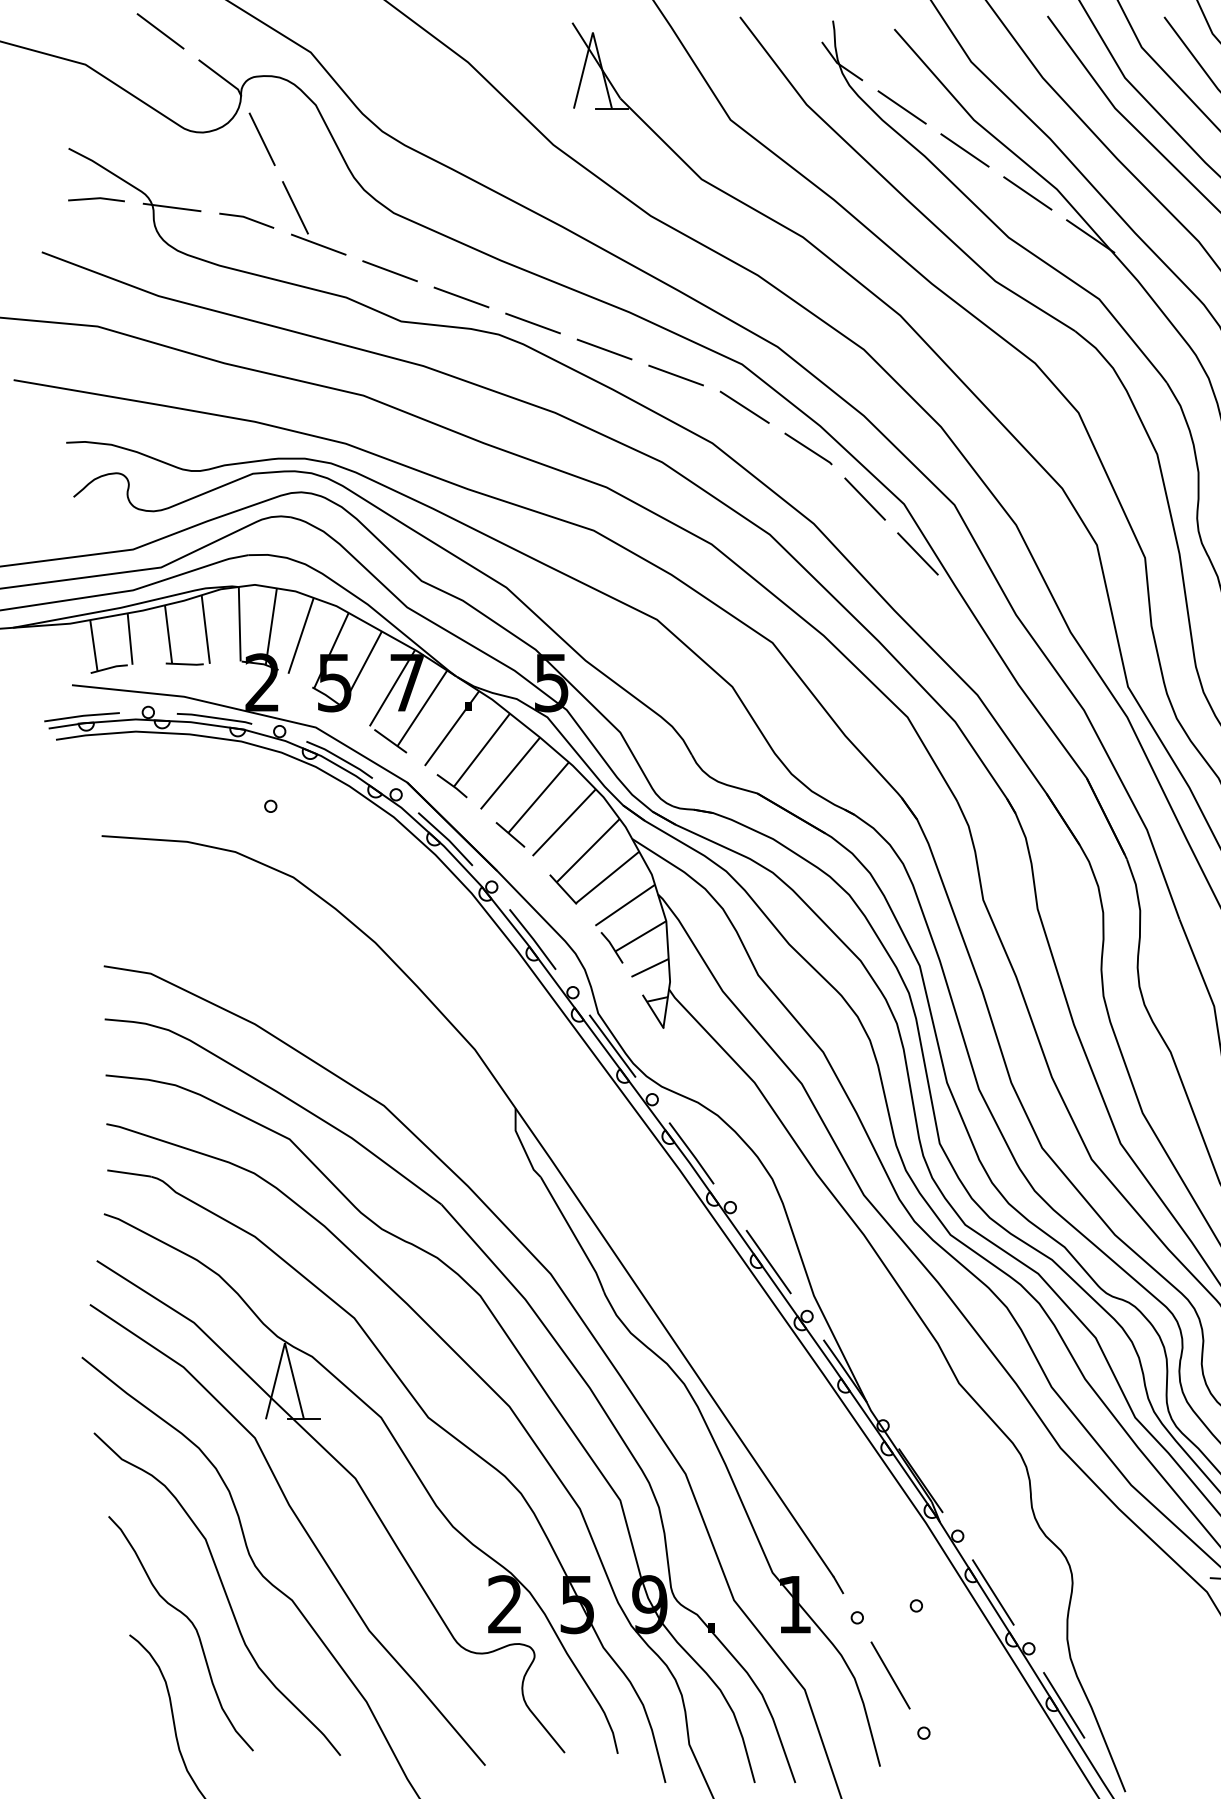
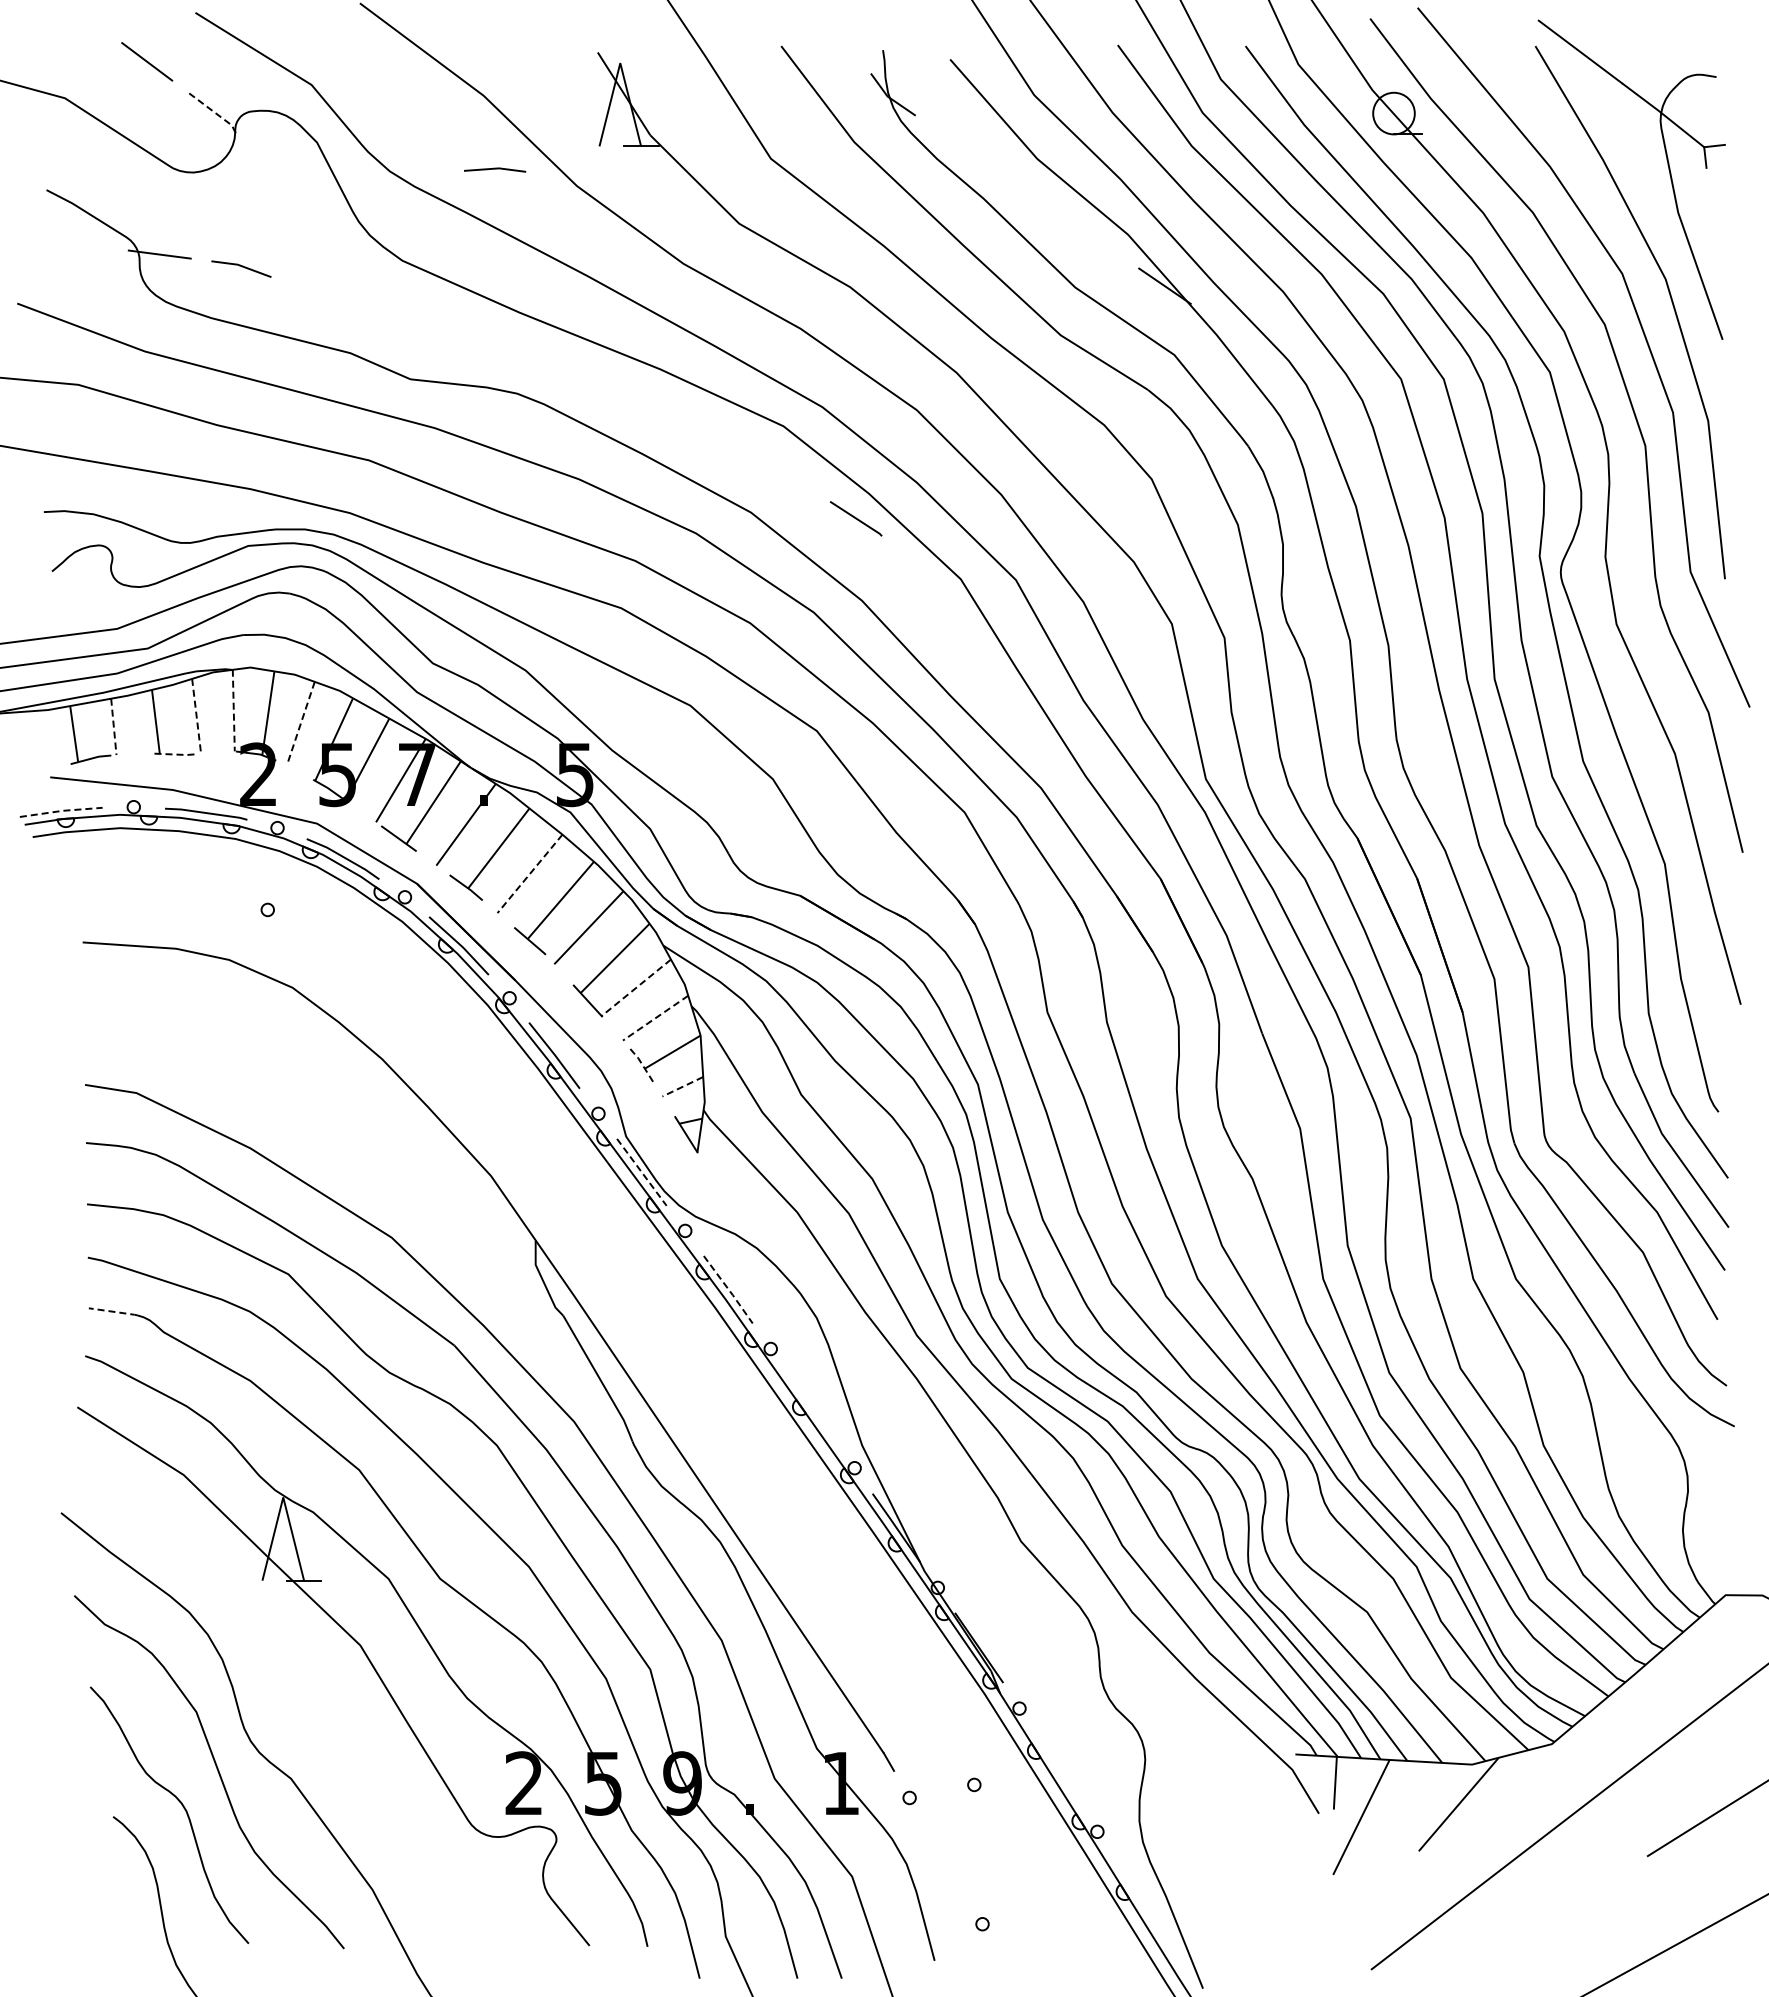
line: (222, 77) -> (214, 112), solid -> dashed
line: (901, 106) -> (958, 144), removed
line: (262, 138) -> (258, 179), removed
line: (965, 149) -> (1027, 191), removed
line: (1027, 192) -> (1095, 238), removed
line: (96, 199) -> (495, 169), moved
line: (295, 207) -> (294, 254), removed
line: (318, 244) -> (319, 295), removed
line: (390, 271) -> (398, 324), removed
line: (461, 296) -> (476, 352), removed
line: (532, 323) -> (554, 381), removed
line: (604, 349) -> (632, 409), removed
line: (676, 375) -> (711, 438), removed
line: (744, 407) -> (786, 473), removed
line: (864, 498) -> (917, 573), removed
line: (917, 553) -> (975, 633), removed
line: (239, 624) -> (233, 710), solid -> dashed
line: (205, 629) -> (196, 716), solid -> dashed
line: (300, 635) -> (300, 723), solid -> dashed
line: (129, 639) -> (113, 727), solid -> dashed
line: (184, 664) -> (173, 754), solid -> dashed
line: (82, 715) -> (61, 810), solid -> dashed
line: (510, 773) -> (530, 873), solid -> dashed
line: (607, 877) -> (636, 987), solid -> dashed
line: (625, 905) -> (655, 1018), solid -> dashed
line: (612, 946) -> (641, 1063), solid -> dashed
line: (649, 967) -> (682, 1086), solid -> dashed
line: (612, 1046) -> (641, 1172), solid -> dashed
line: (692, 1154) -> (729, 1290), solid -> dashed
line: (129, 1173) -> (113, 1311), solid -> dashed
line: (768, 1261) -> (812, 1408), removed
curve: (300, 1525) -> (300, 1696), removed
line: (993, 1592) -> (1058, 1770), removed
line: (890, 1675) -> (945, 1861), removed
line: (1063, 1705) -> (1135, 1893), removed

